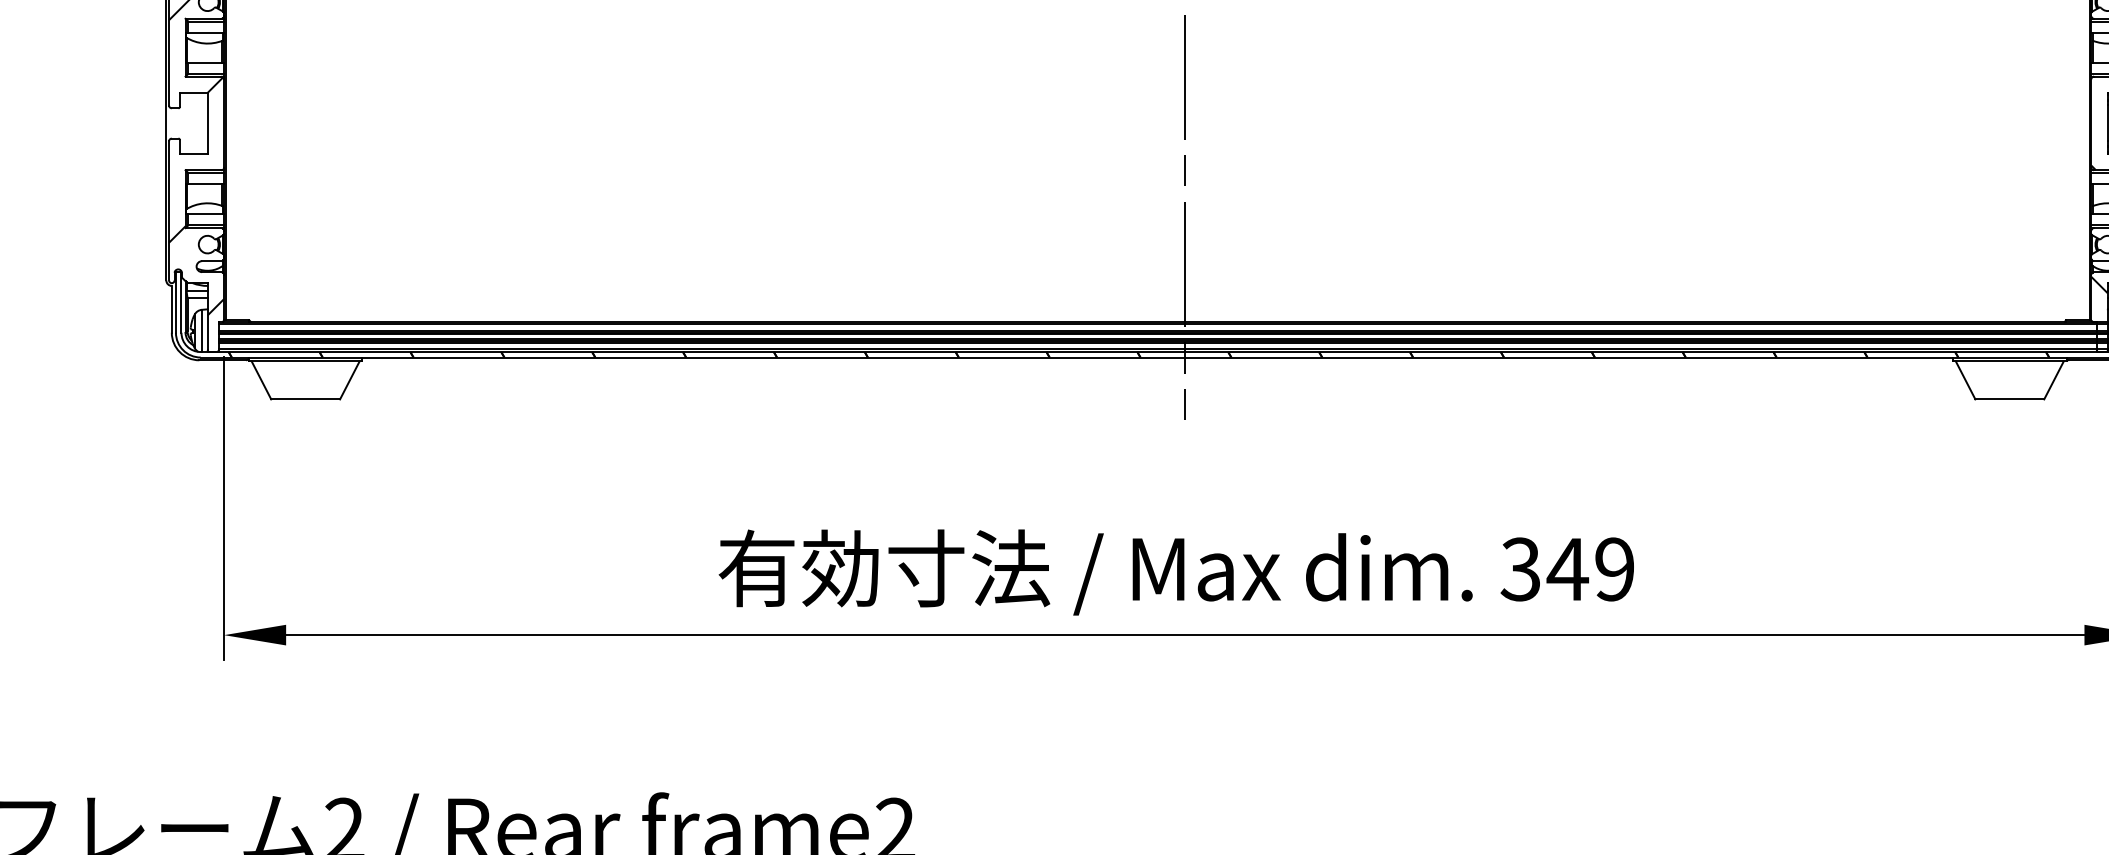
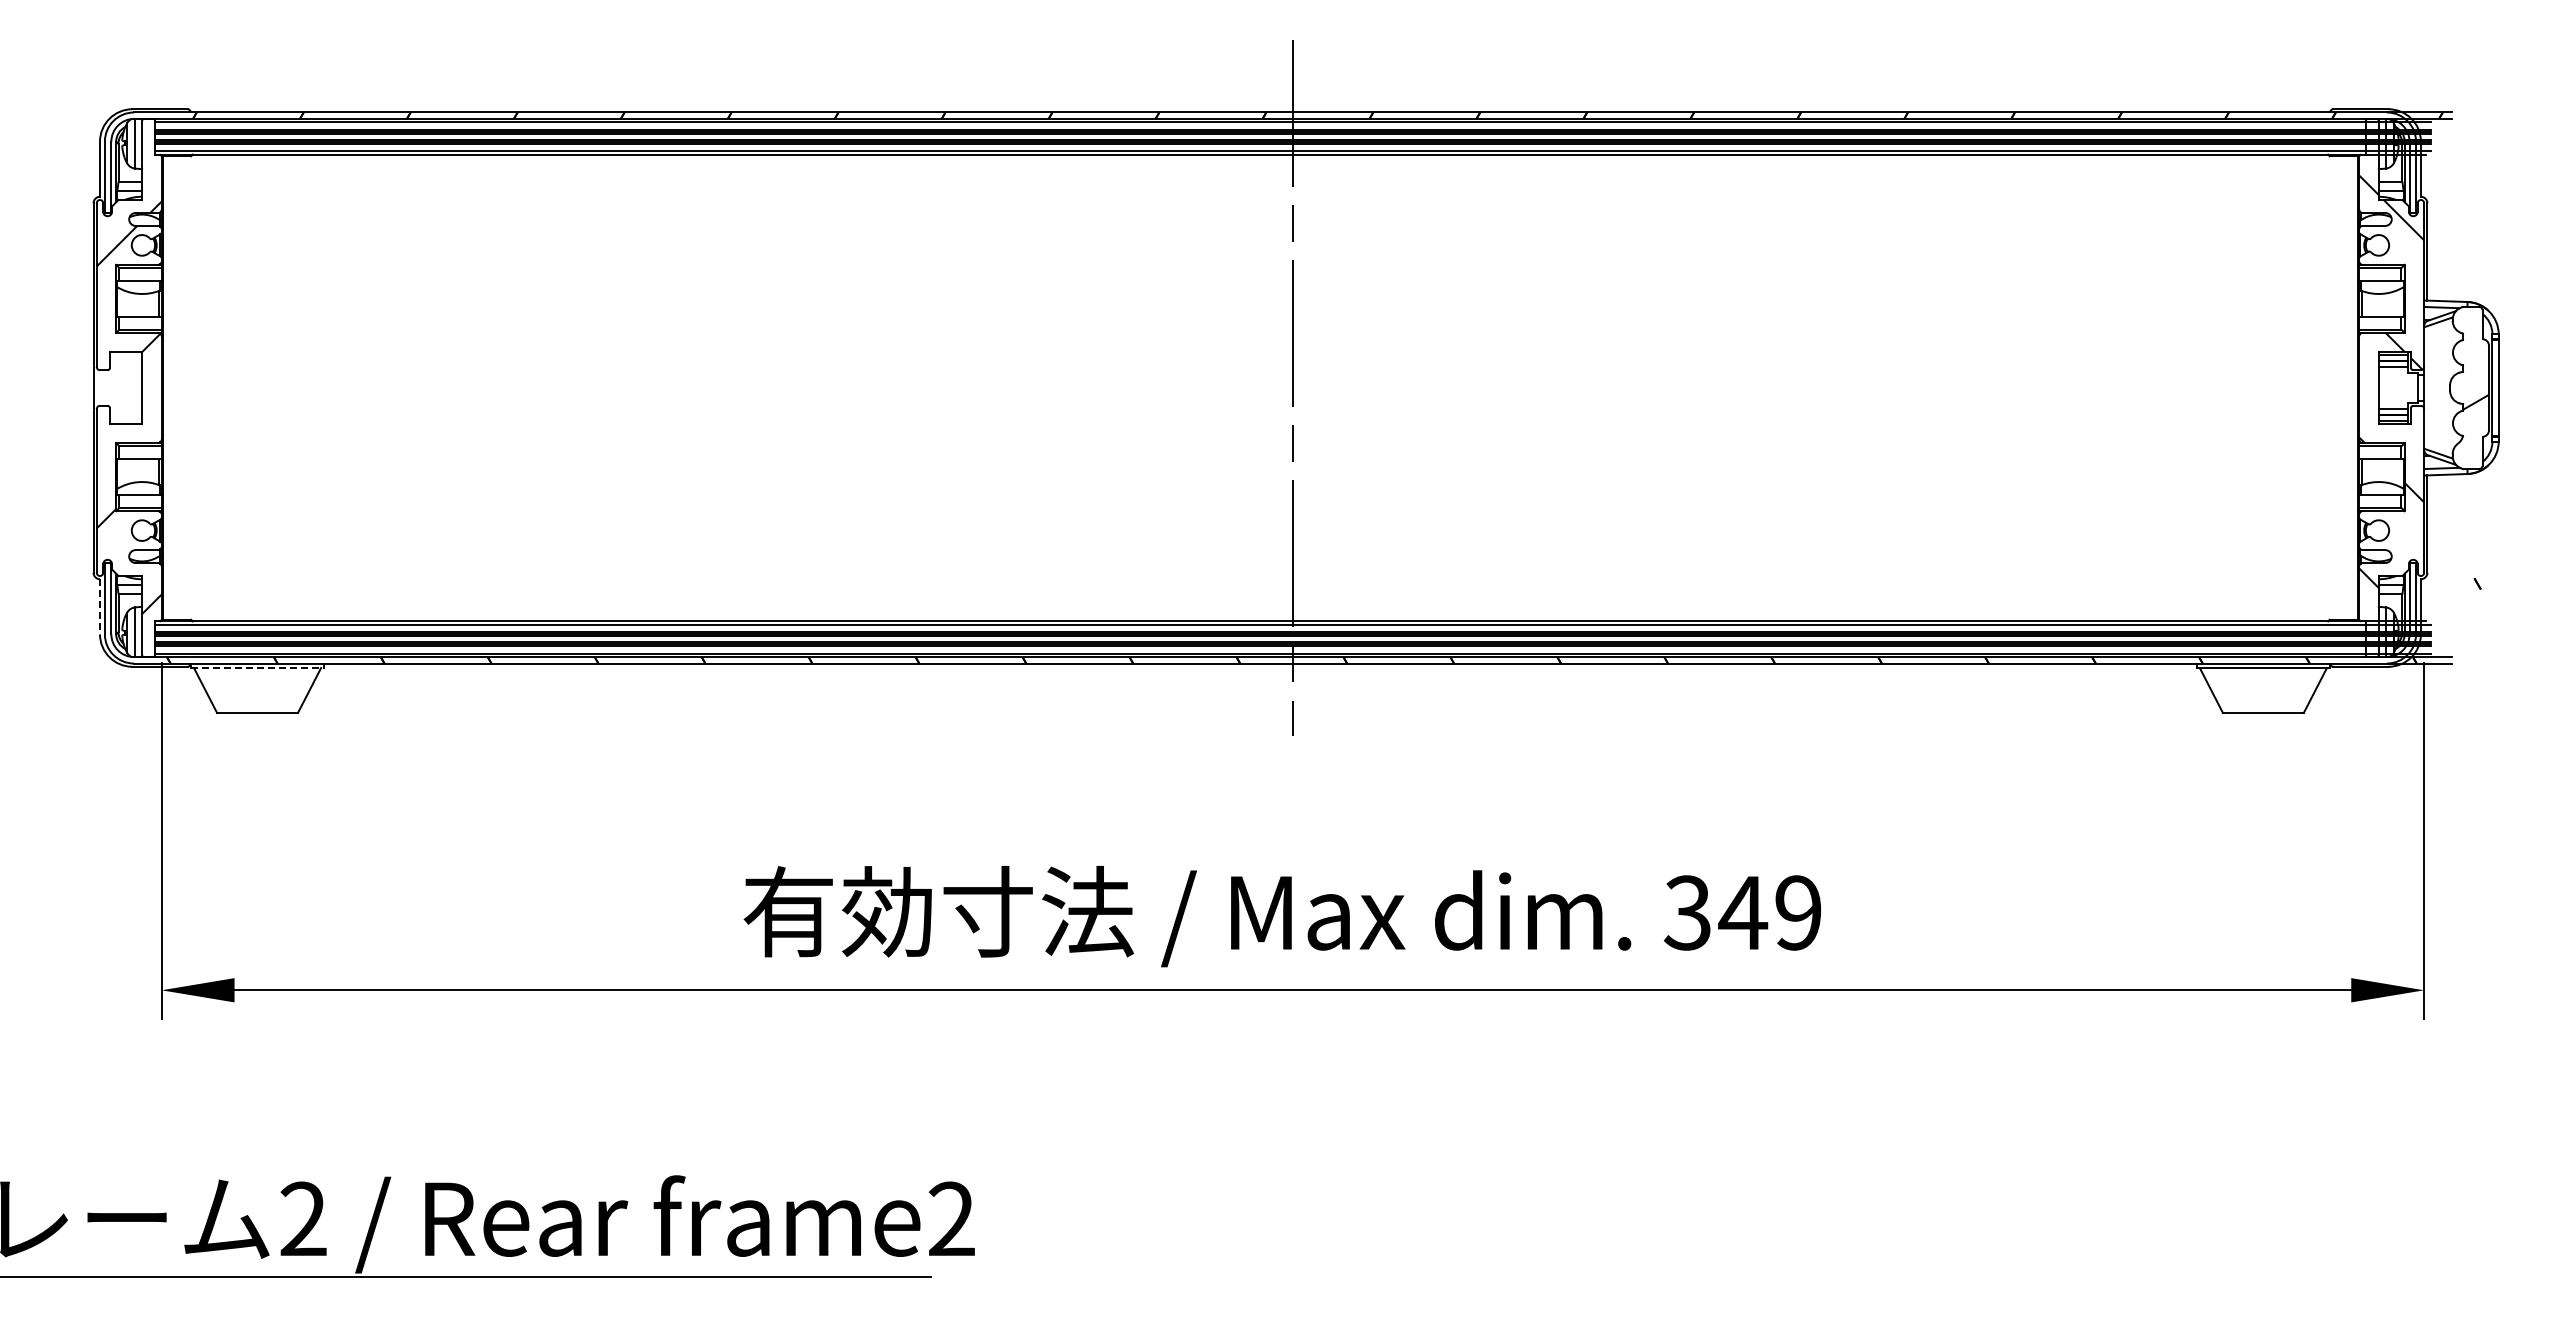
line: (172, 309) -> (100, 606), solid -> dashed
line: (305, 361) -> (257, 668), solid -> dashed

